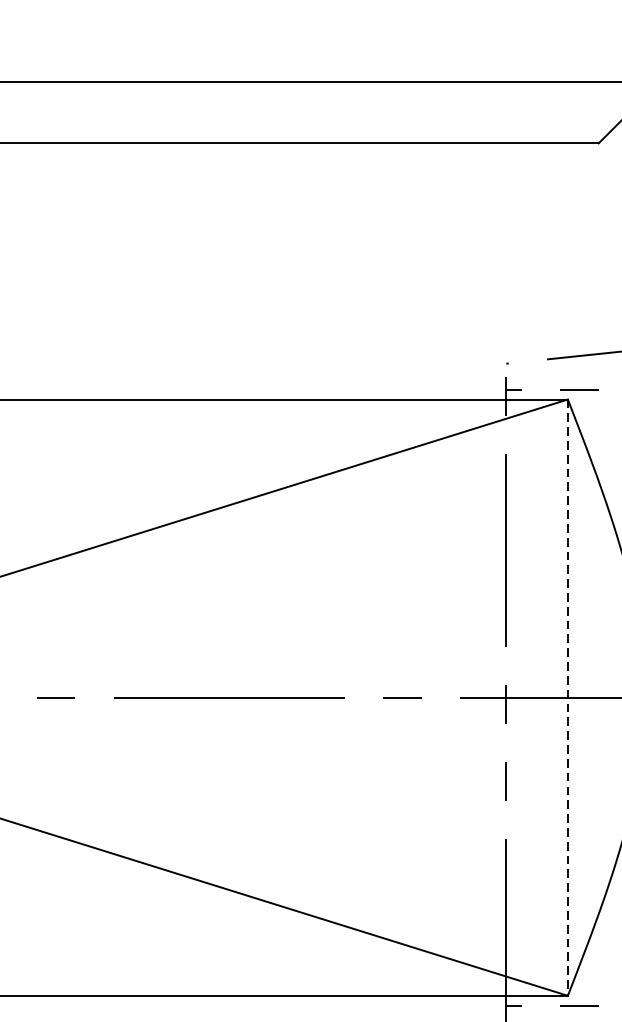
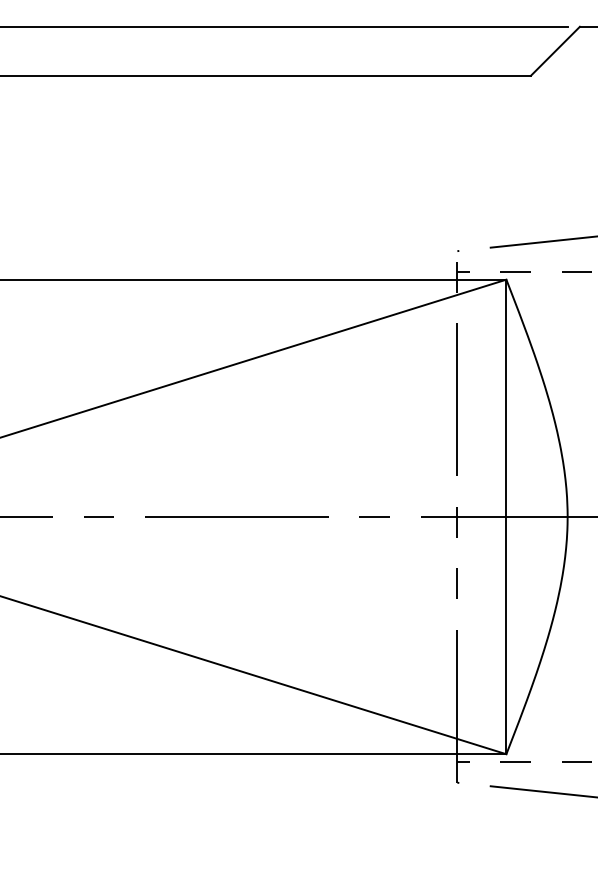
line: (568, 698) -> (506, 517), dashed -> solid

